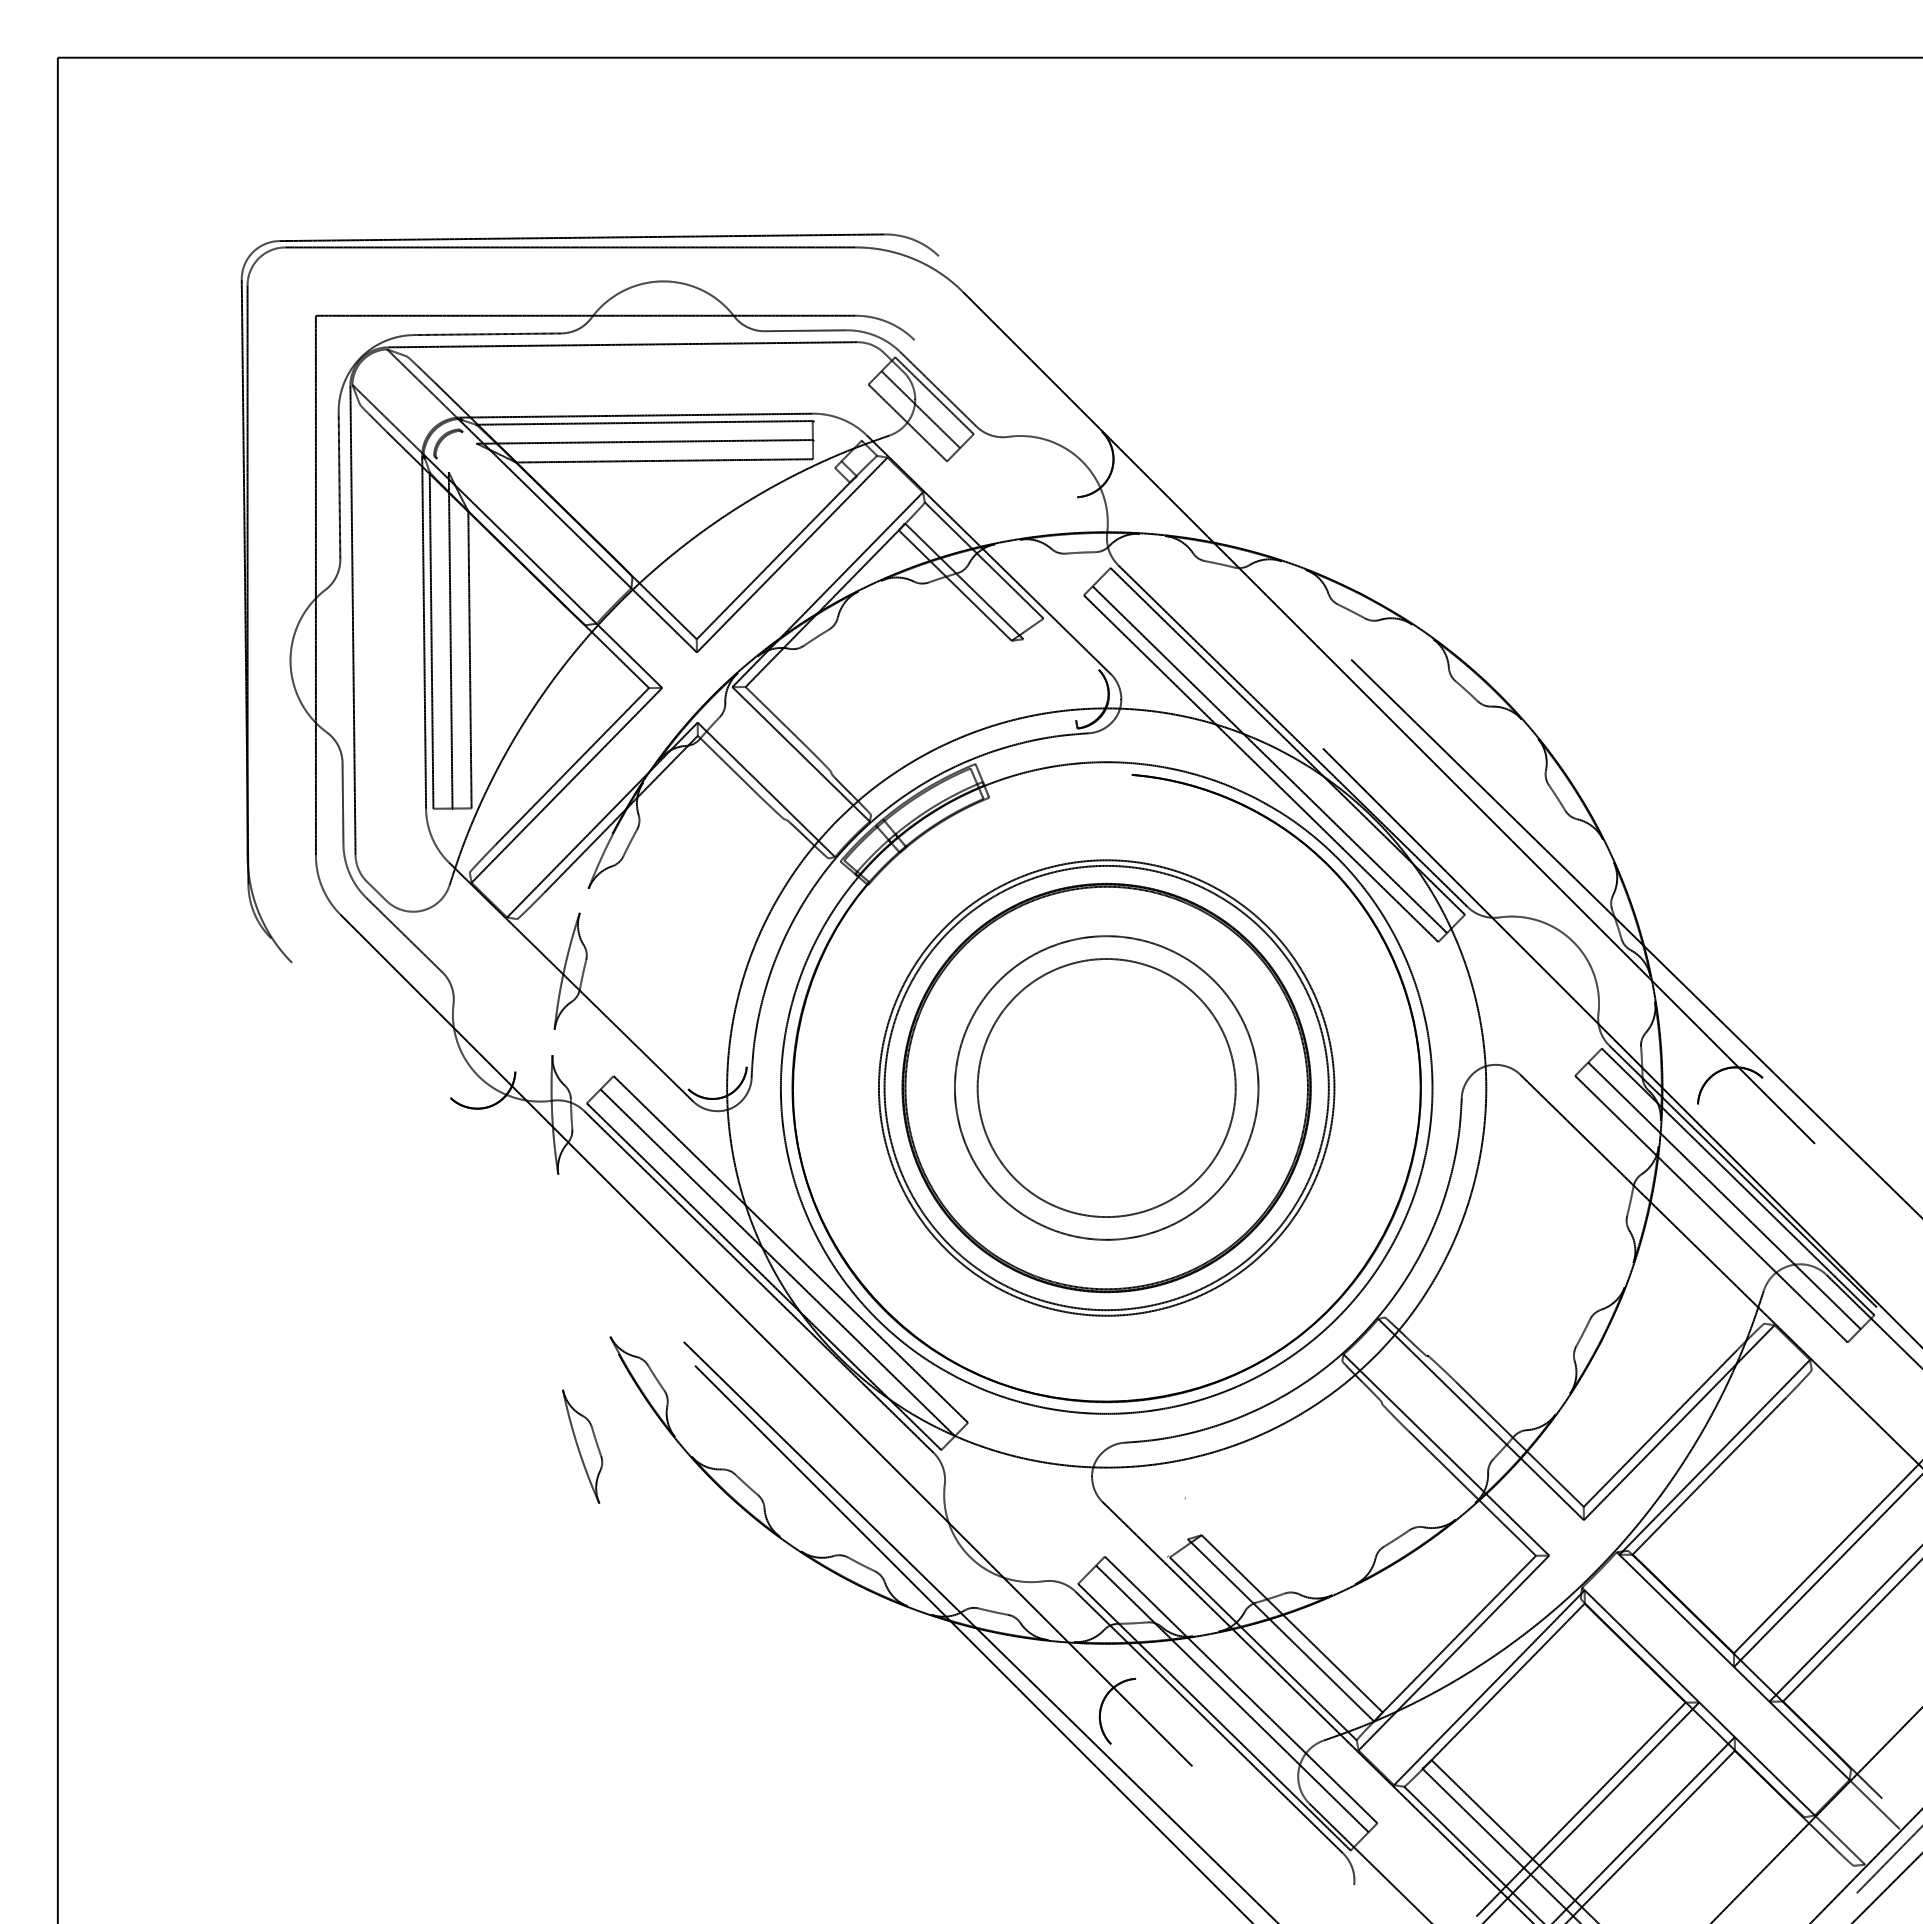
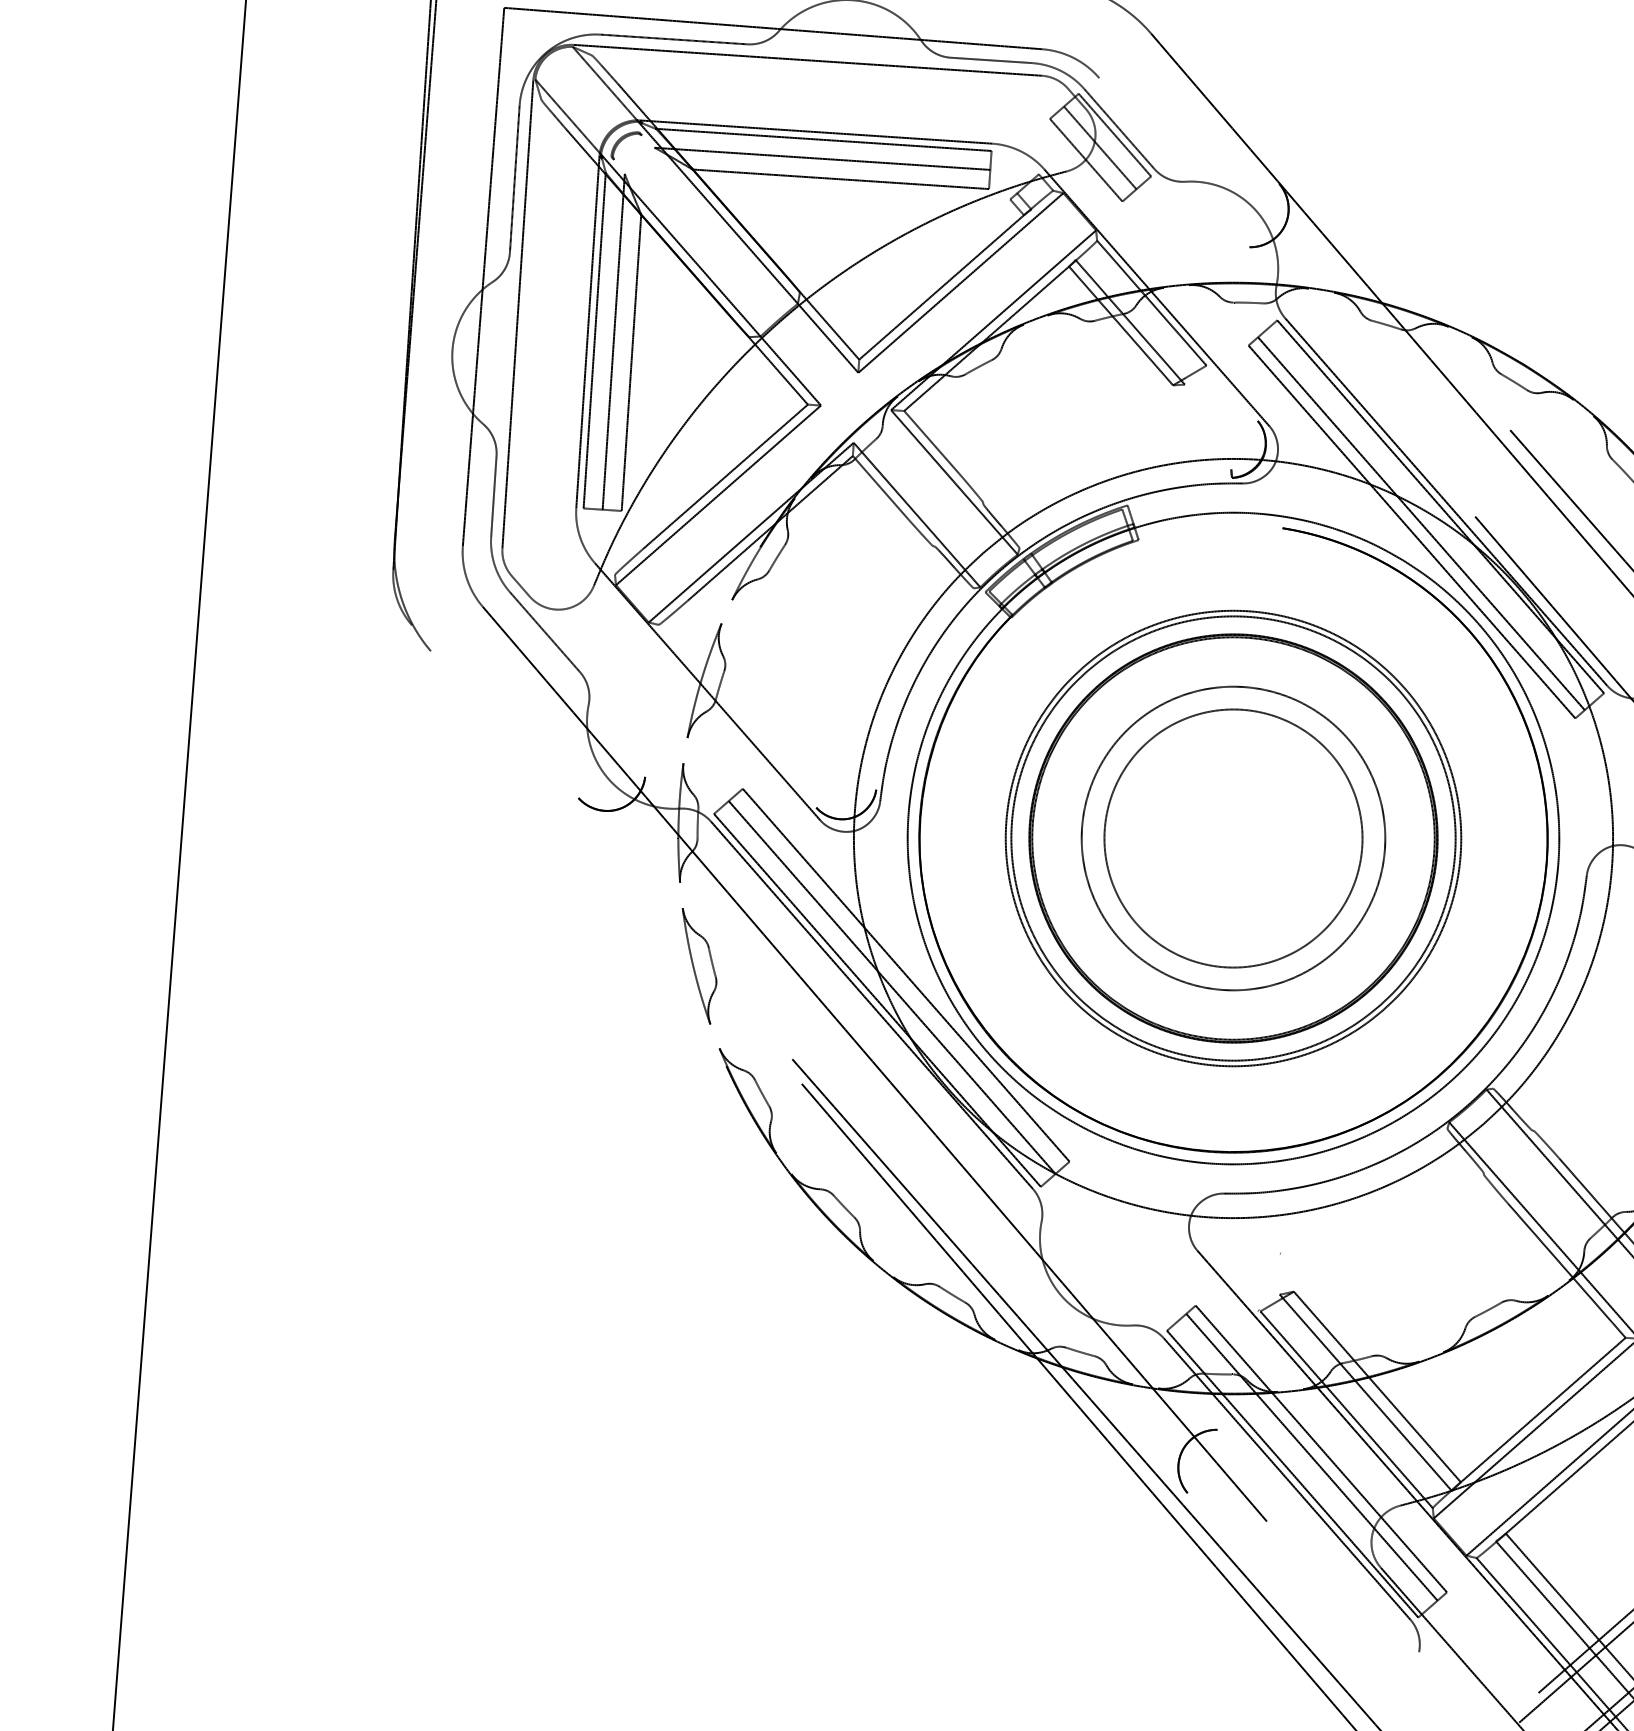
part: (582, 1446) -> (697, 966), moved

